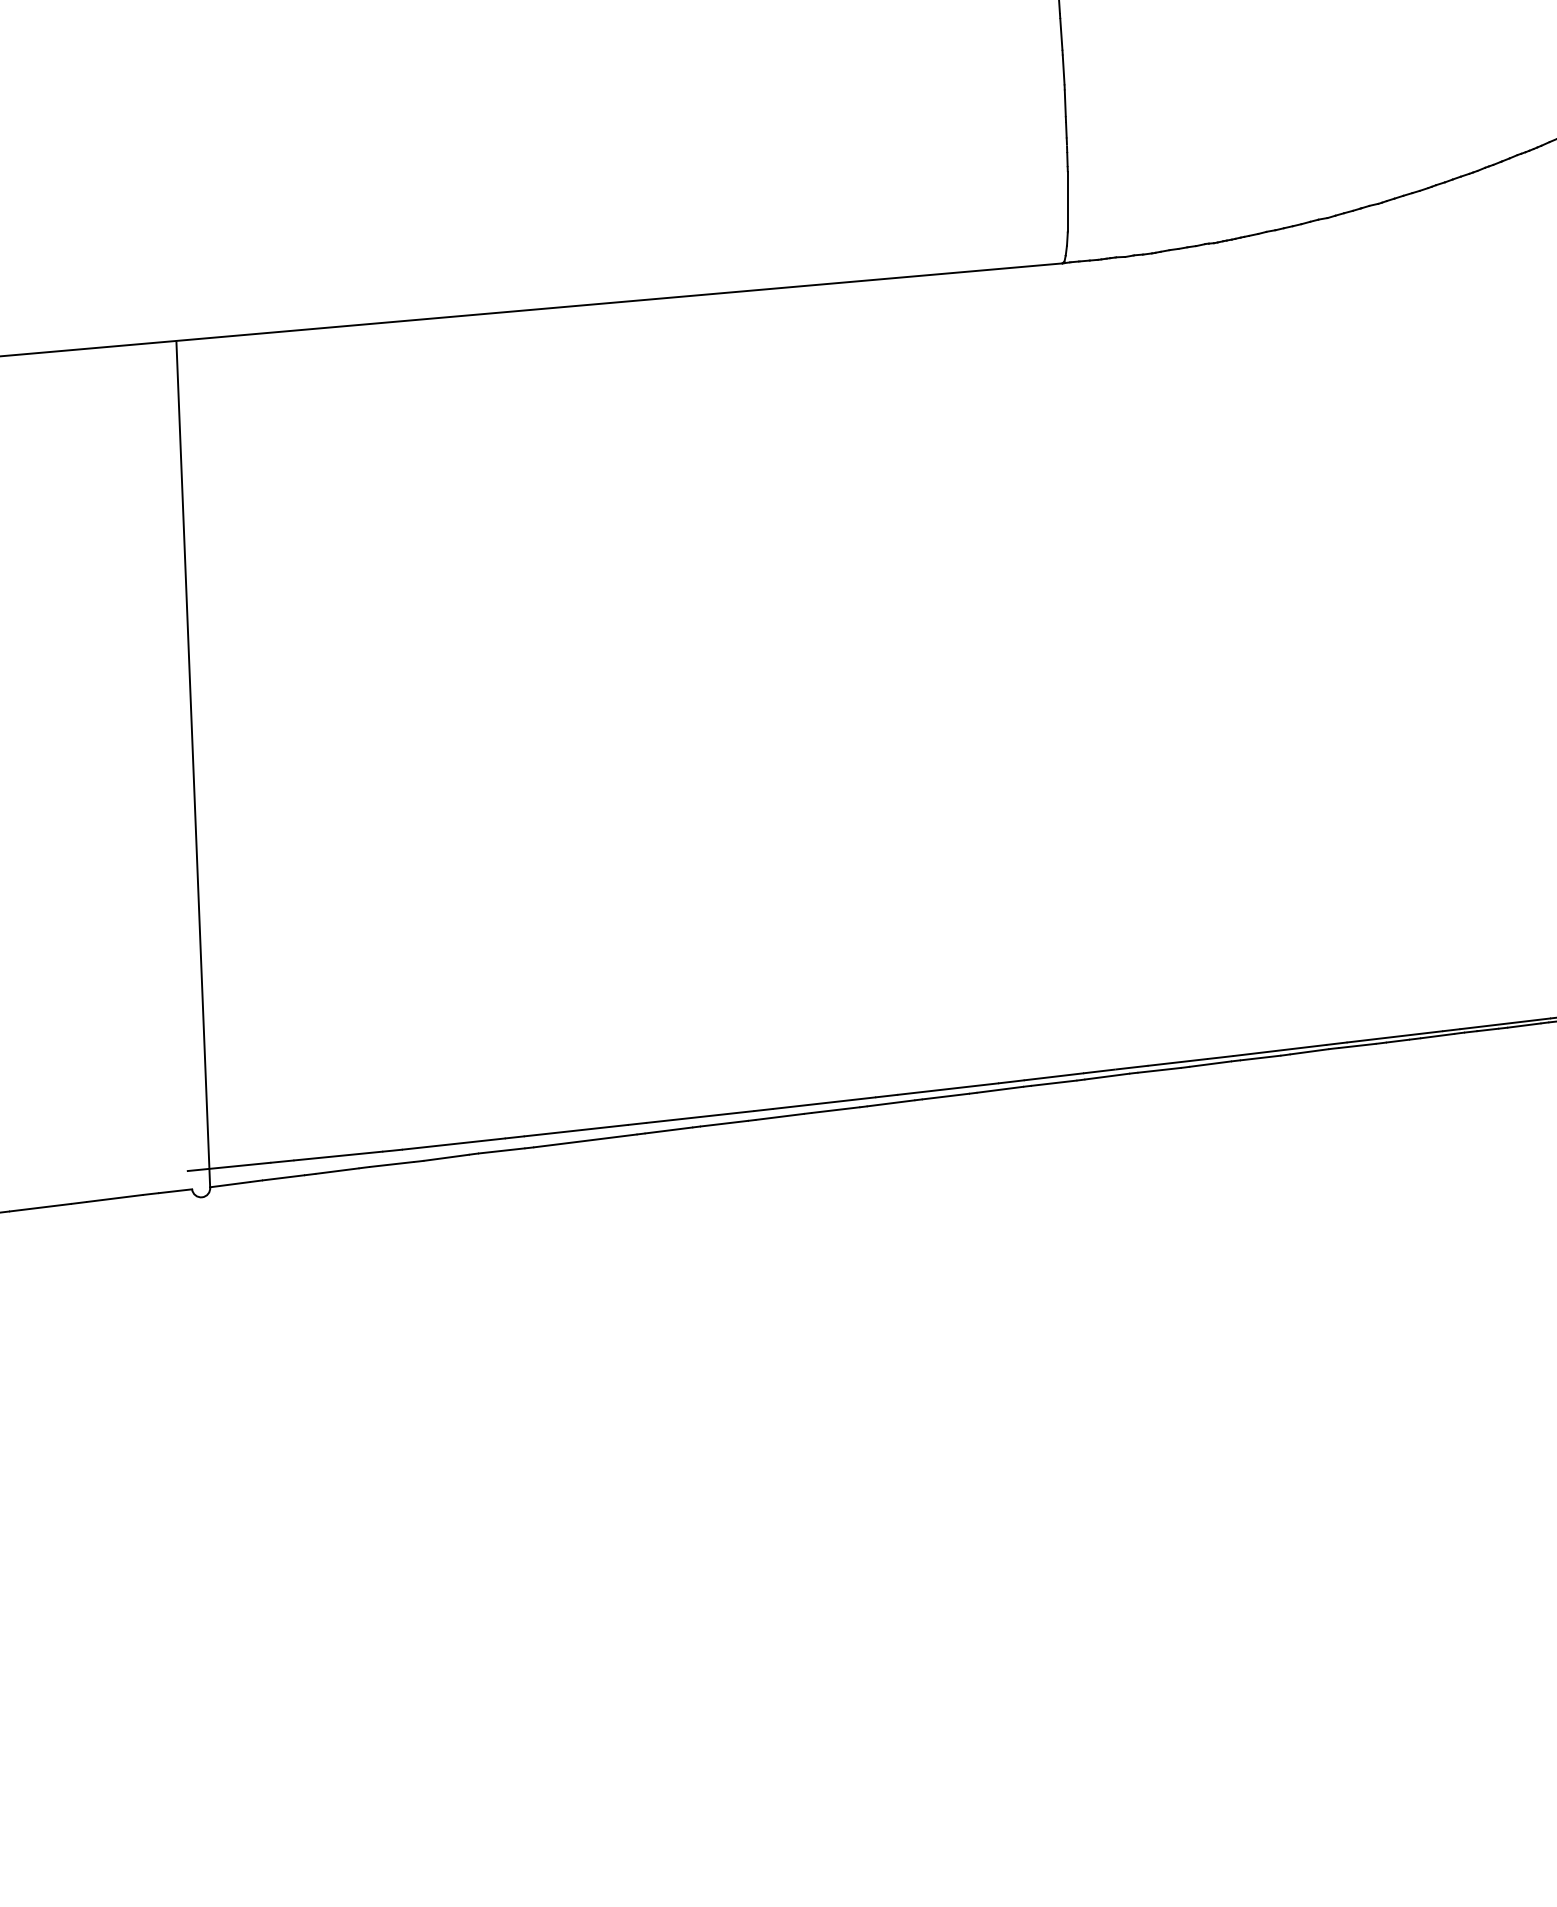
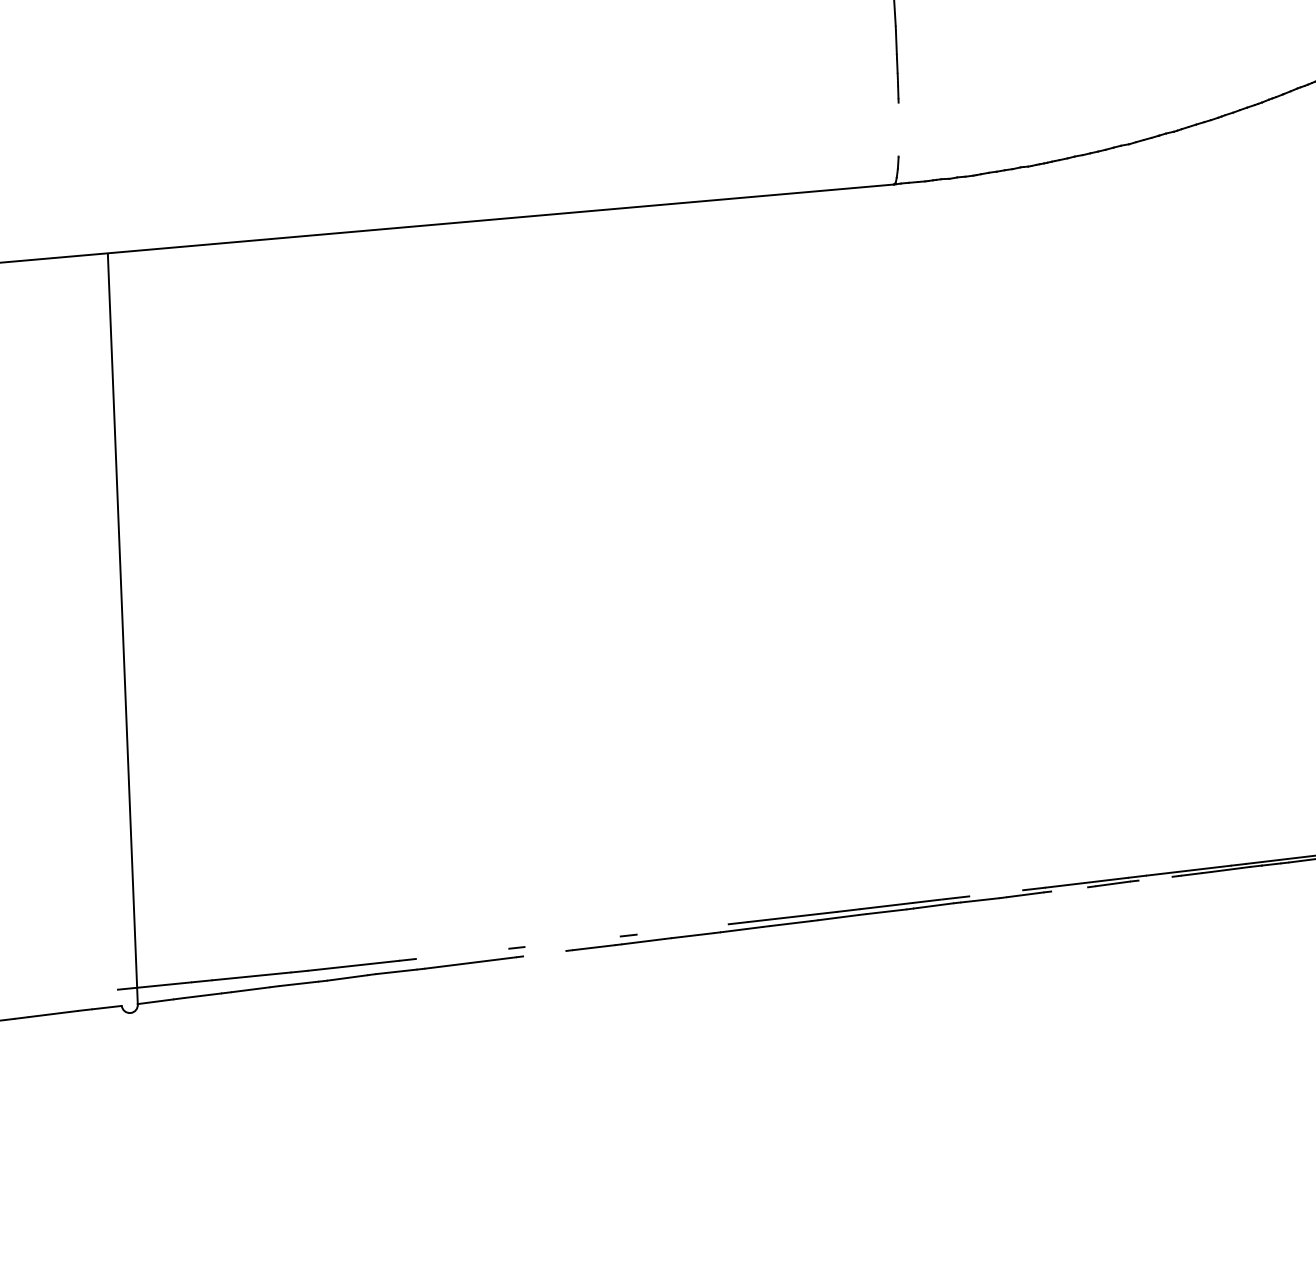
line: (1067, 201) -> (898, 129), removed
line: (1357, 1045) -> (1155, 878), removed
line: (1260, 1057) -> (1069, 888), removed
line: (1177, 1062) -> (995, 893), removed
line: (824, 1102) -> (682, 928), removed
line: (700, 1116) -> (572, 941), removed
line: (575, 1130) -> (461, 953), removed
line: (668, 1130) -> (544, 953), removed

